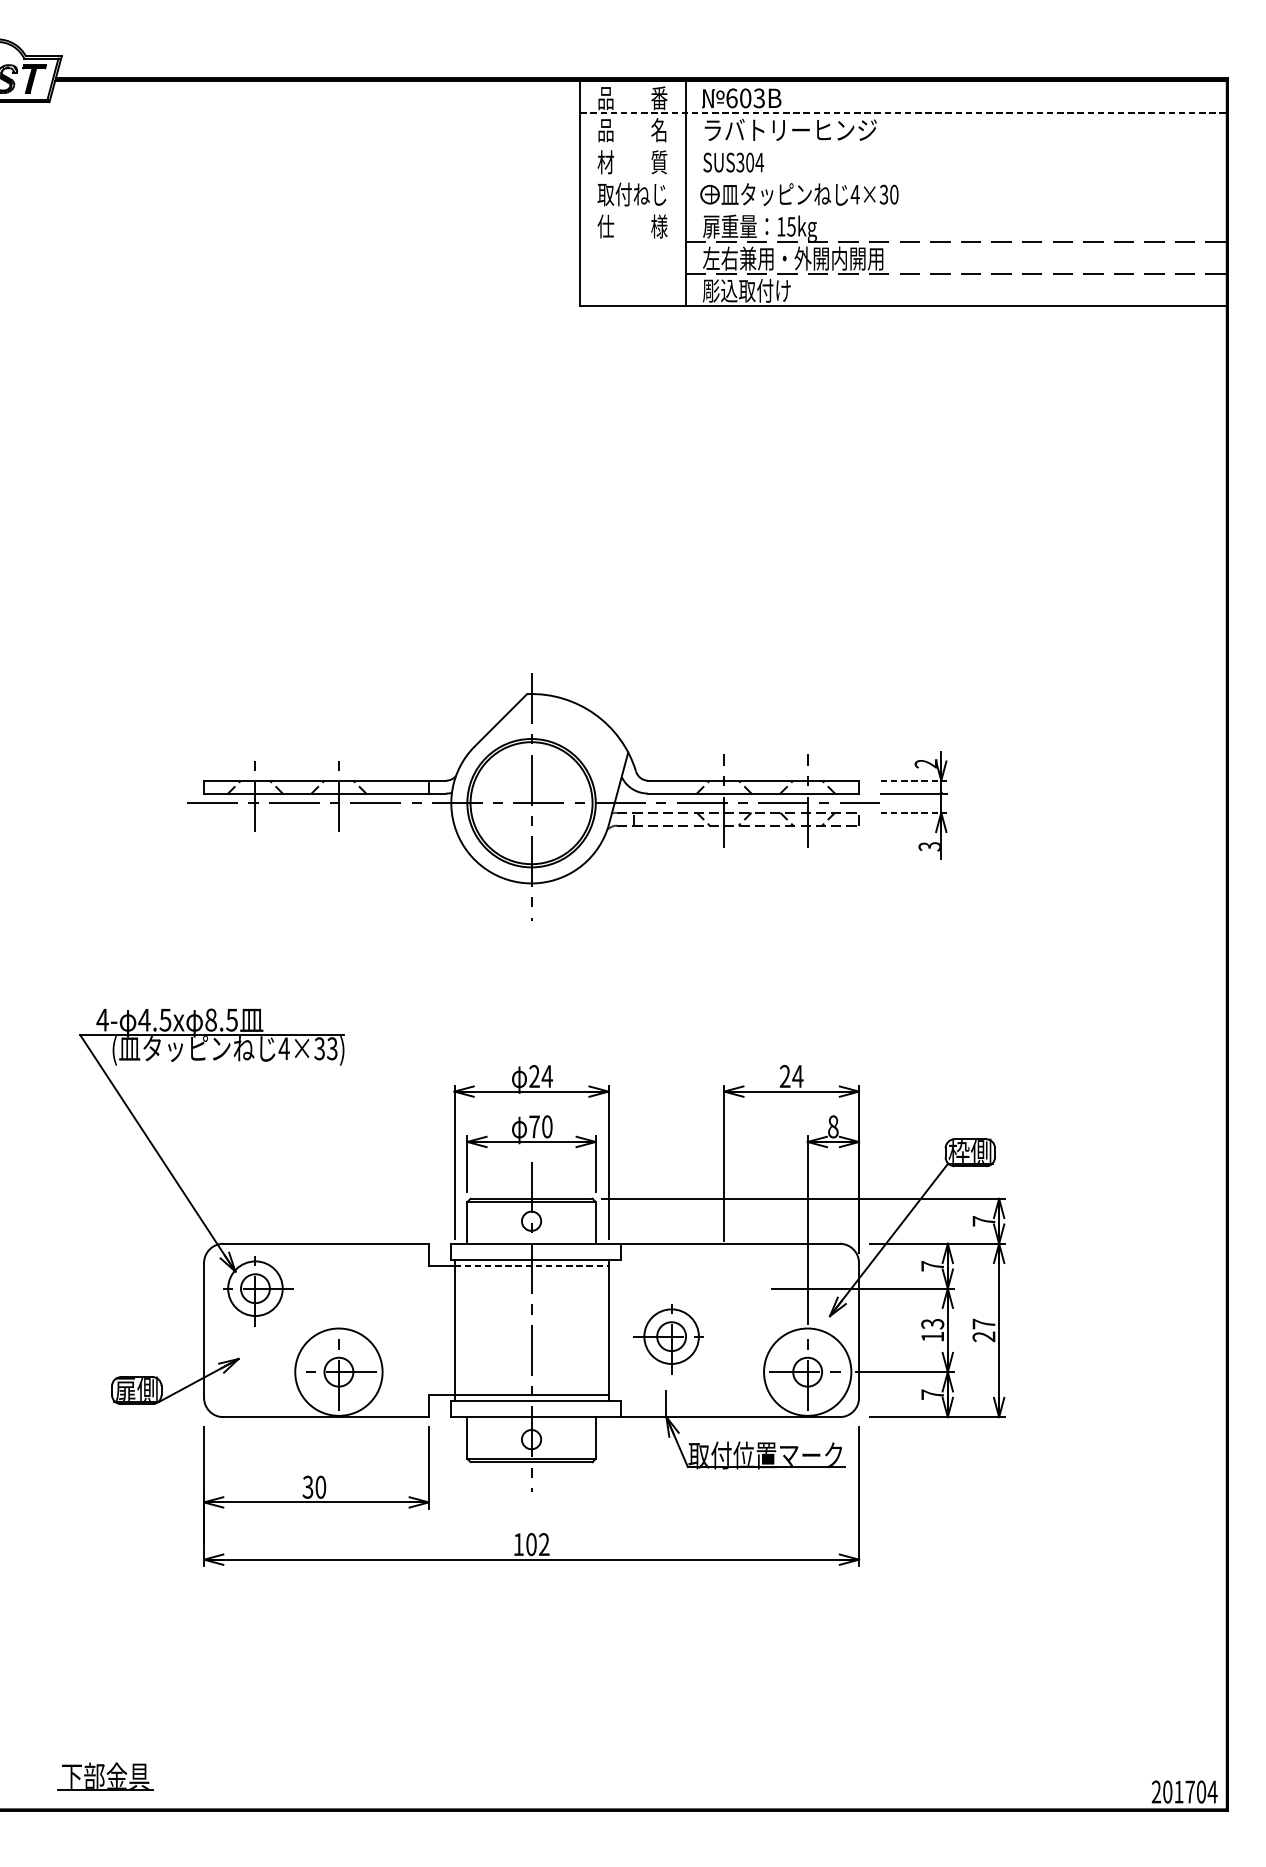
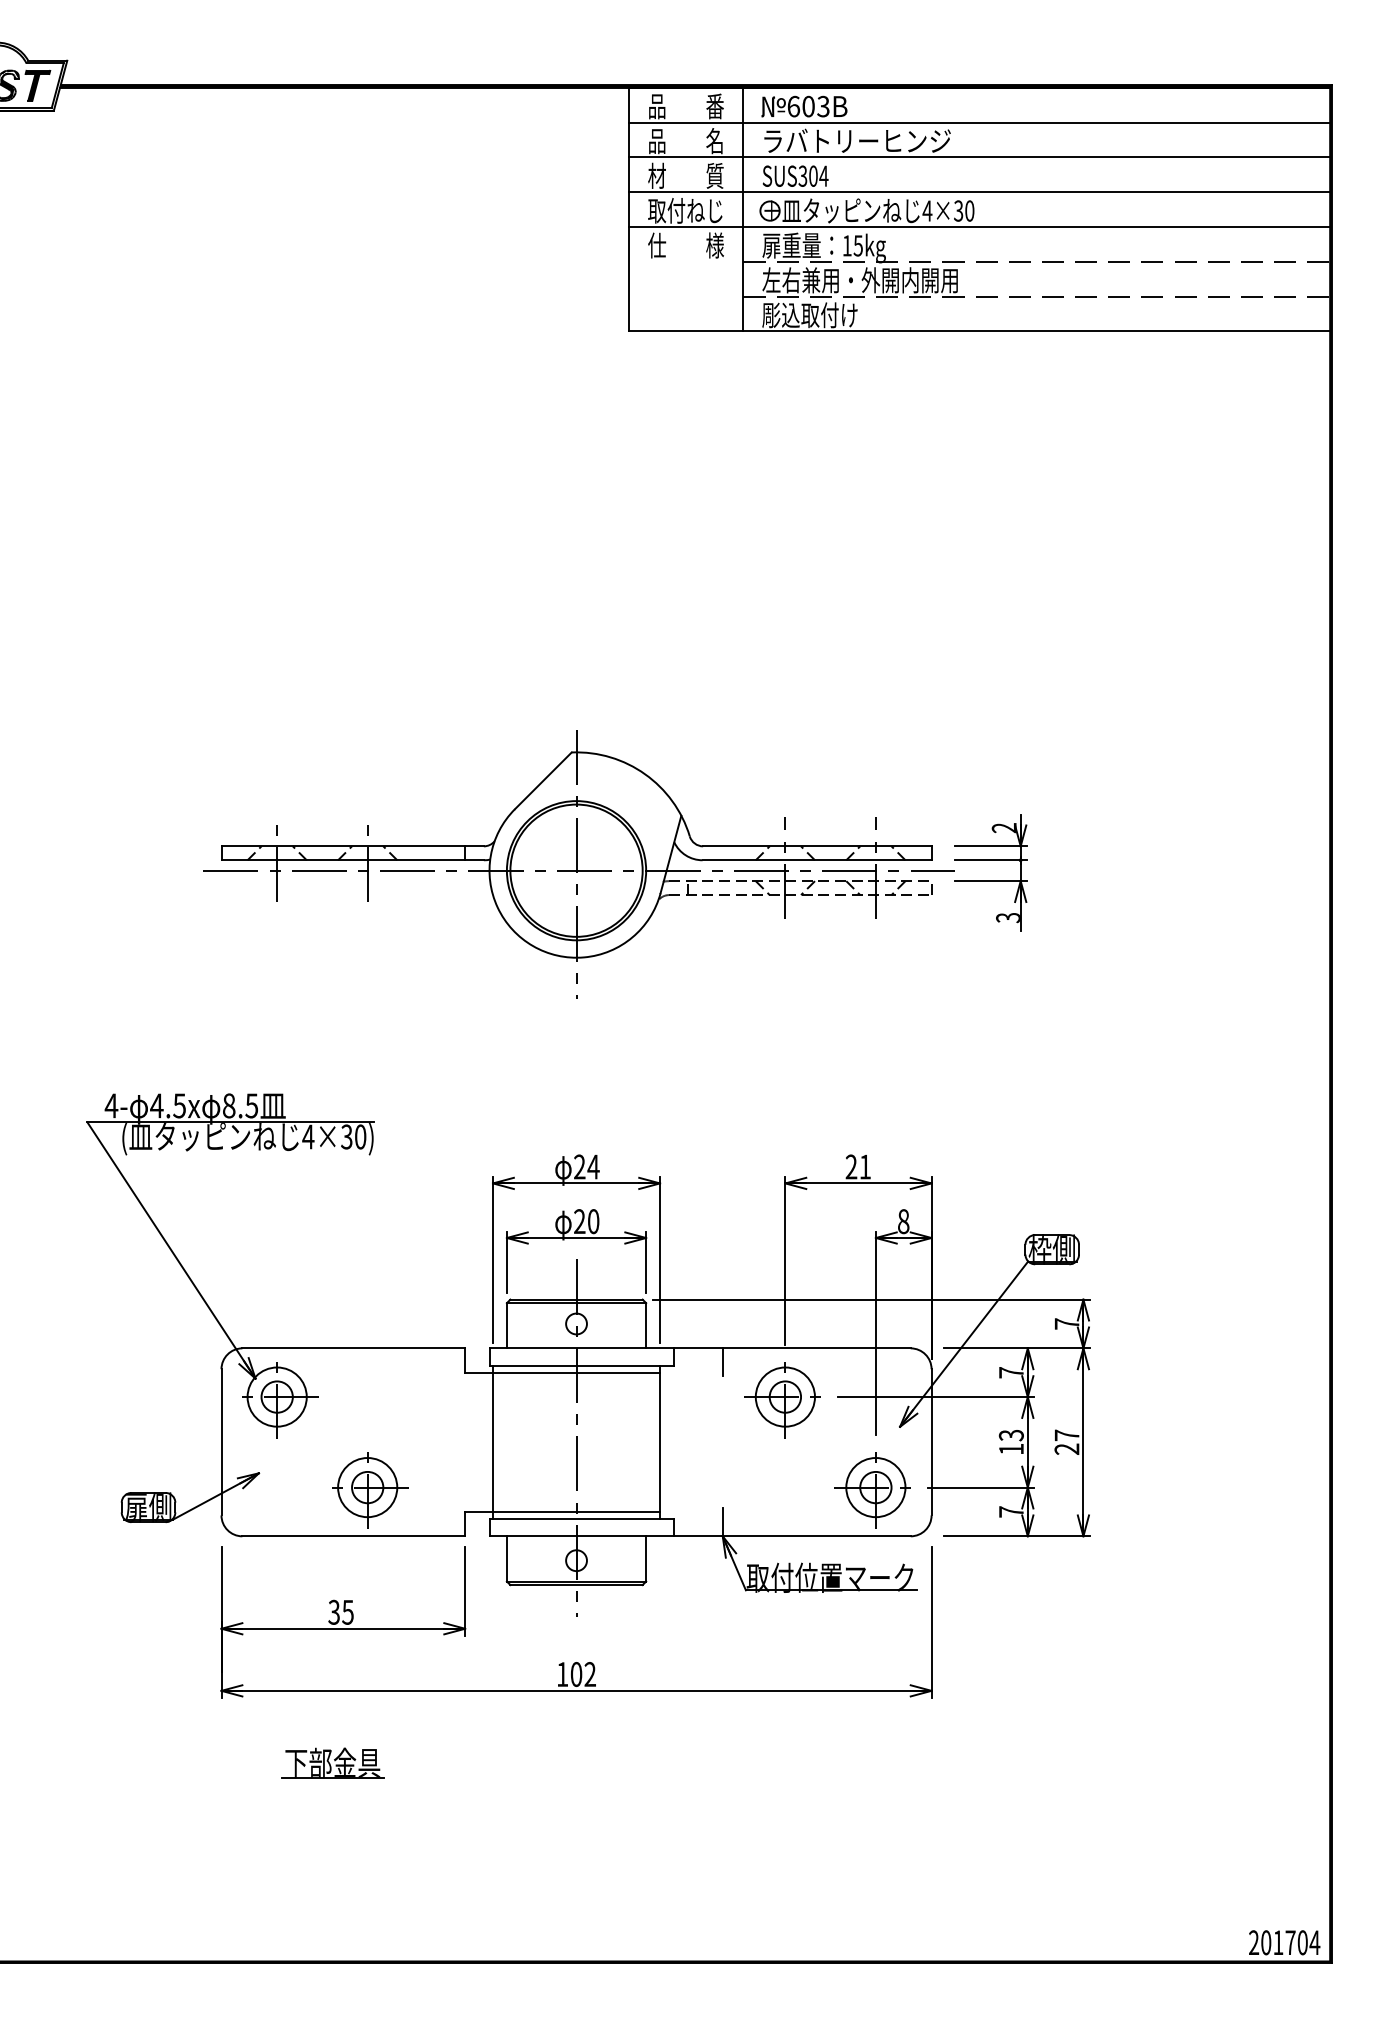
line: (903, 113) -> (979, 122), dashed -> solid
line: (903, 145) -> (979, 157), added
line: (903, 177) -> (979, 192), added
line: (903, 209) -> (979, 227), added
line: (914, 780) -> (991, 846), dashed -> solid
line: (914, 813) -> (991, 881), dashed -> solid
text: (332, 1048) -> (360, 1136), 4×33) -> 4×30)
text: (798, 1076) -> (865, 1166), 24 -> 21
text: (534, 1126) -> (579, 1221), 70 -> 20
line: (666, 1256) -> (722, 1362), added
line: (531, 1266) -> (576, 1372), dashed -> solid
part: (668, 1339) -> (782, 1400), moved
circle: (338, 1372) -> (367, 1487), size x0.62
circle: (807, 1372) -> (875, 1487), size x0.62
text: (320, 1486) -> (347, 1611), 30 -> 35
part: (105, 1776) -> (332, 1762), moved

